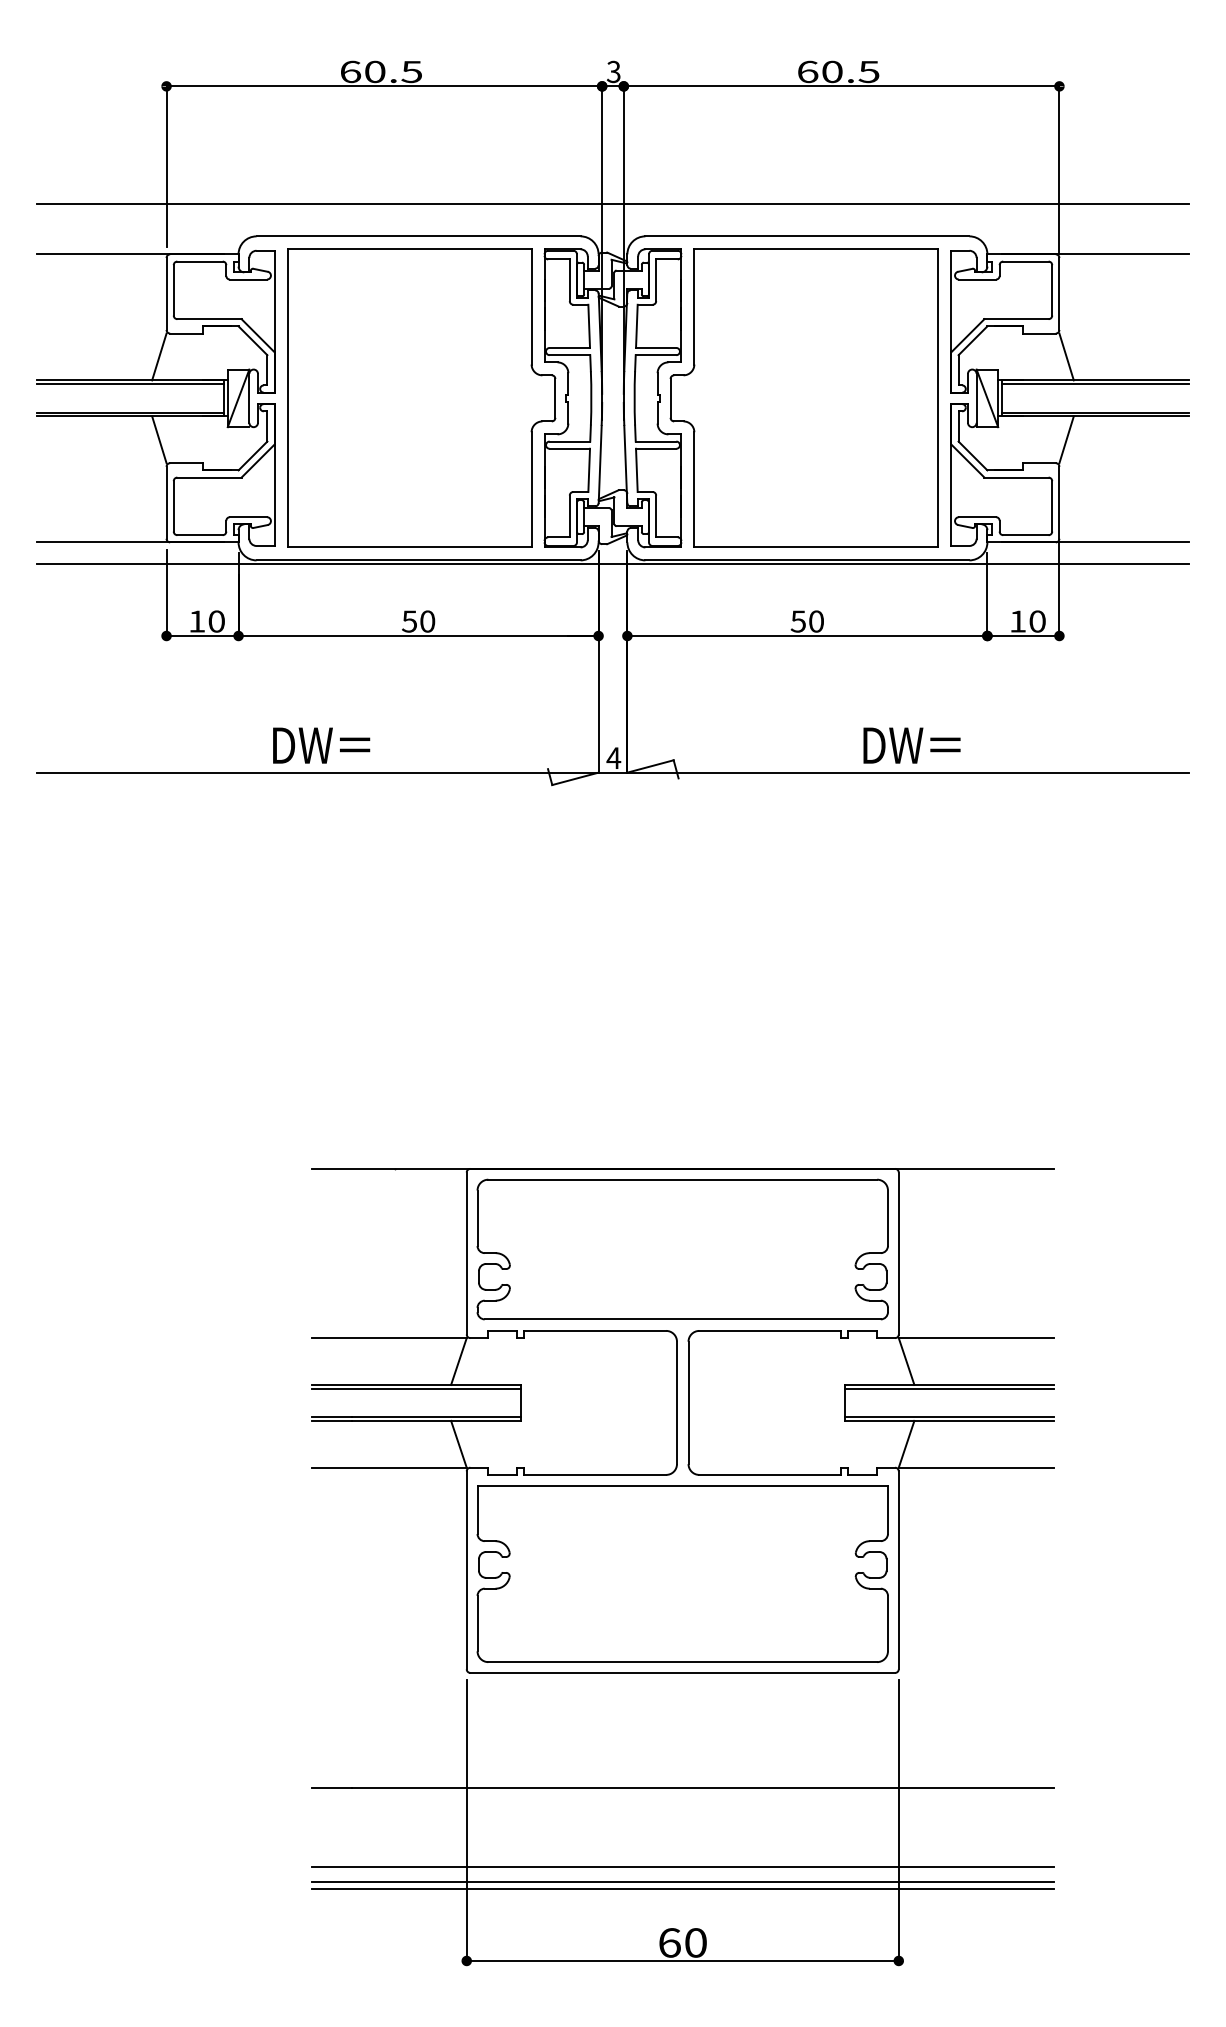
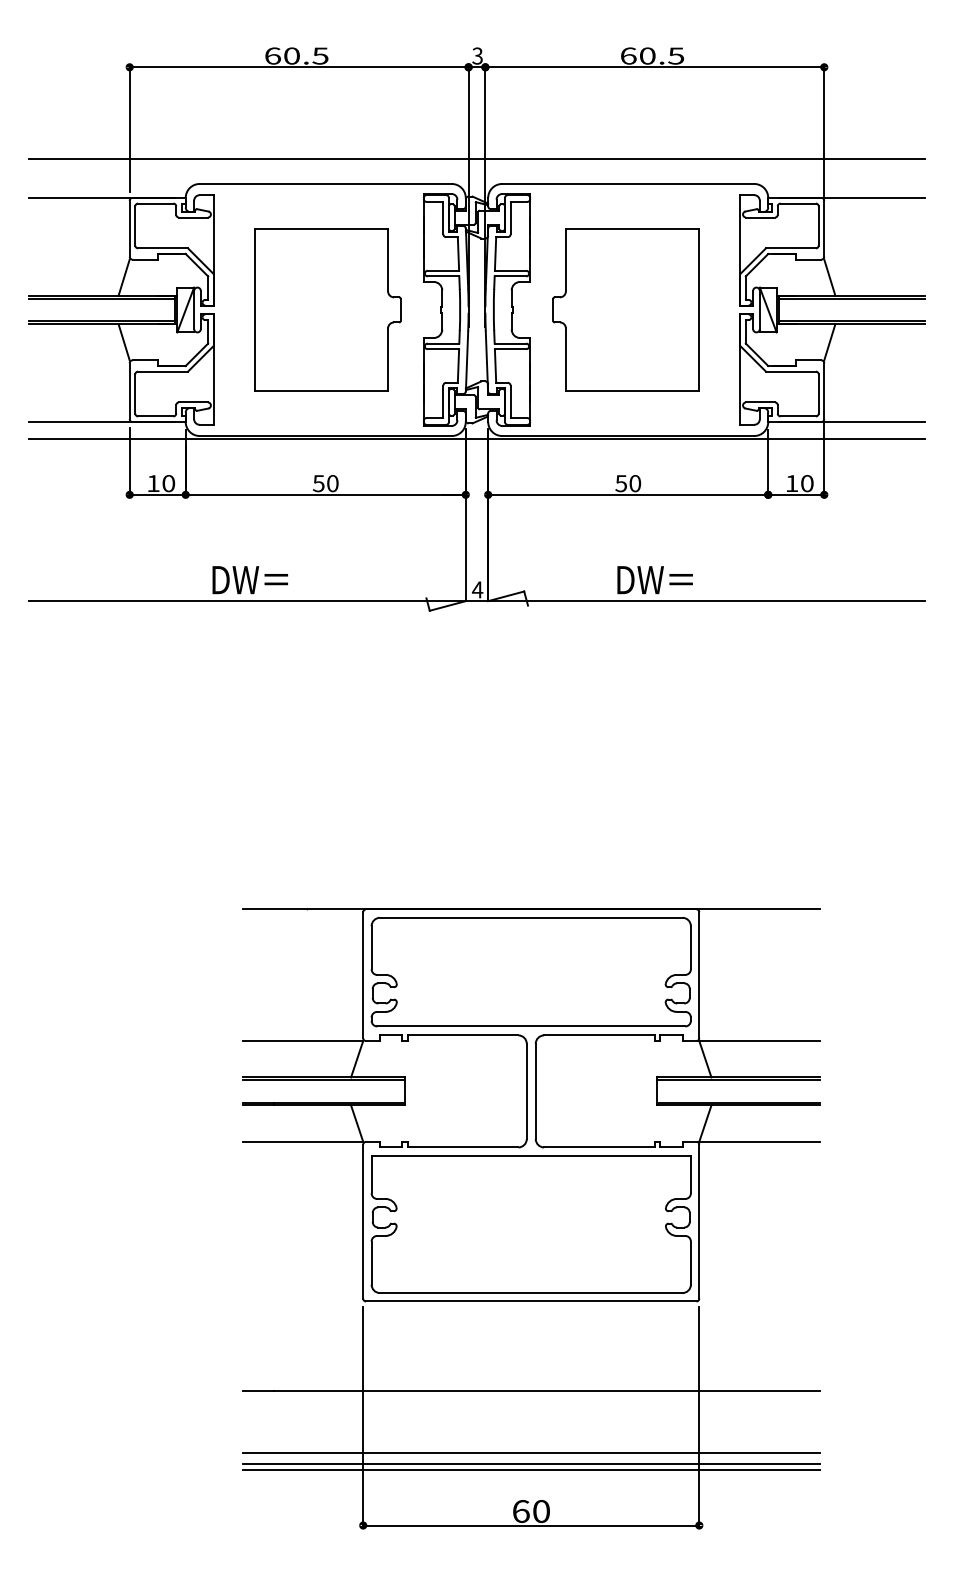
part: (421, 397) -> (328, 309), size x0.7
part: (803, 397) -> (625, 309), size x0.7
text: (911, 745) -> (654, 580), moved

